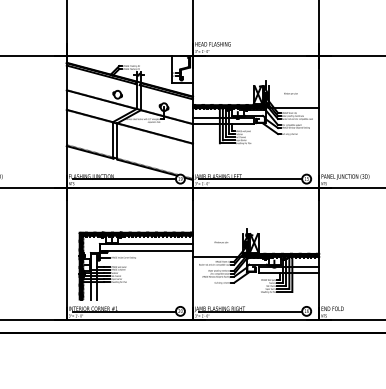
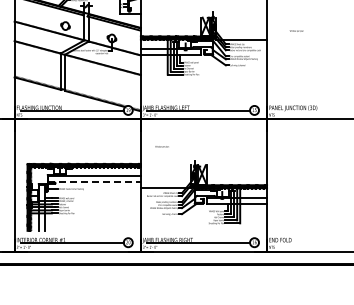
text: (290, 93) -> (296, 30), moved
text: (221, 242) -> (162, 146), moved
line: (147, 250) -> (95, 181), solid -> dashed

